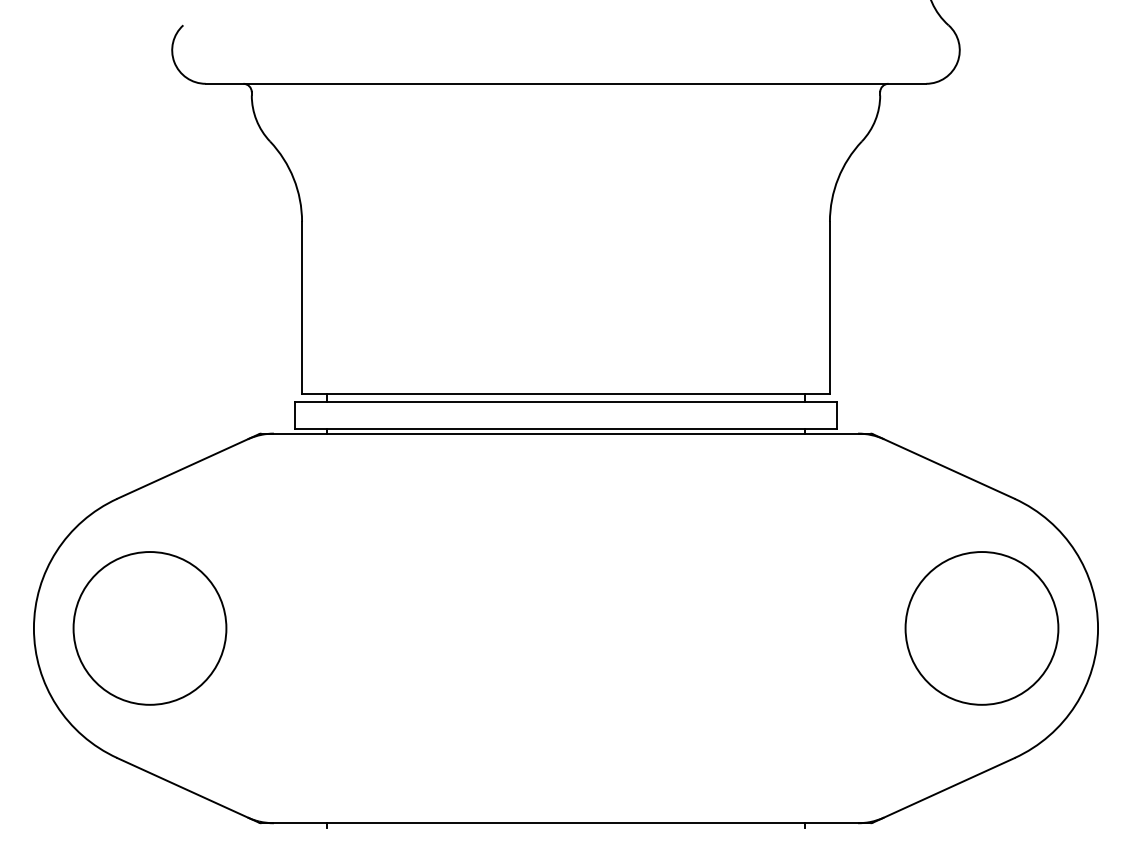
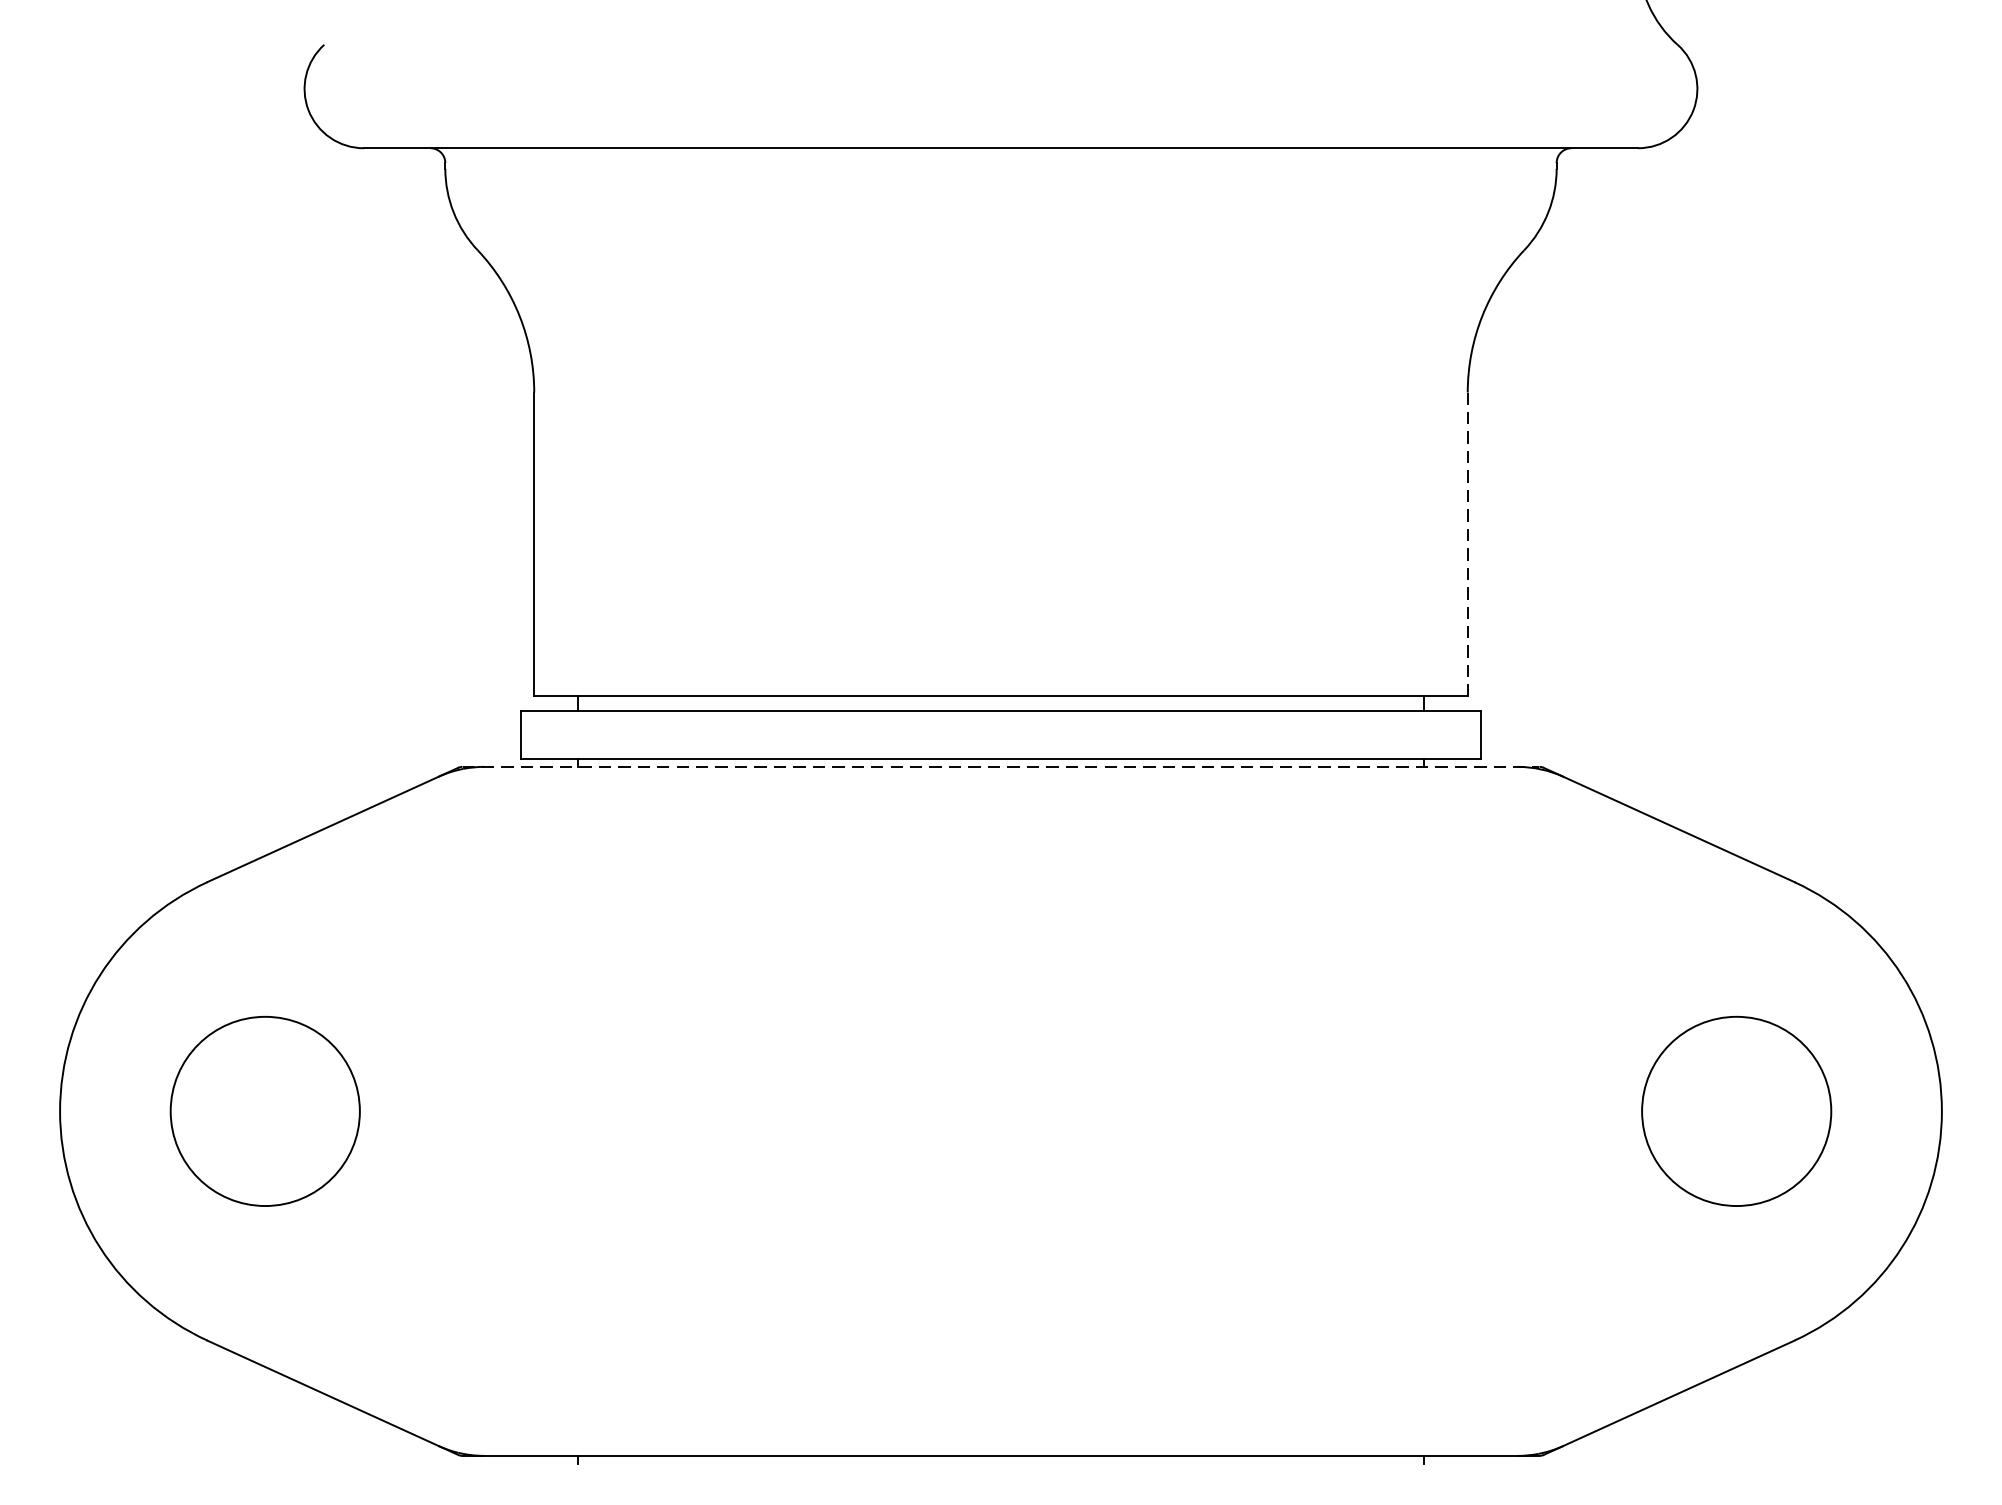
line: (829, 307) -> (1466, 543), solid -> dashed
line: (566, 433) -> (1001, 766), solid -> dashed
circle: (149, 628) -> (264, 1111), size x0.7
circle: (981, 628) -> (1735, 1111), size x0.7

